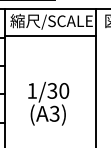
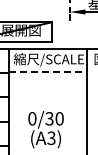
line: (49, 36) -> (47, 72), solid -> dashed
text: (32, 90) -> (32, 118), 1/30 -> 0/30

